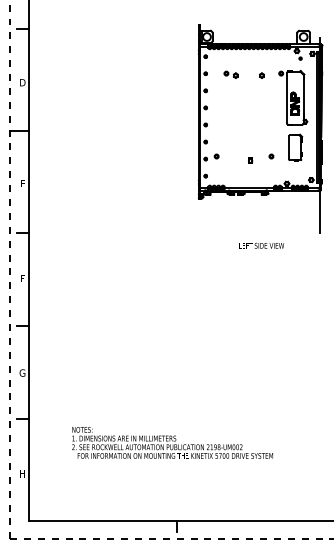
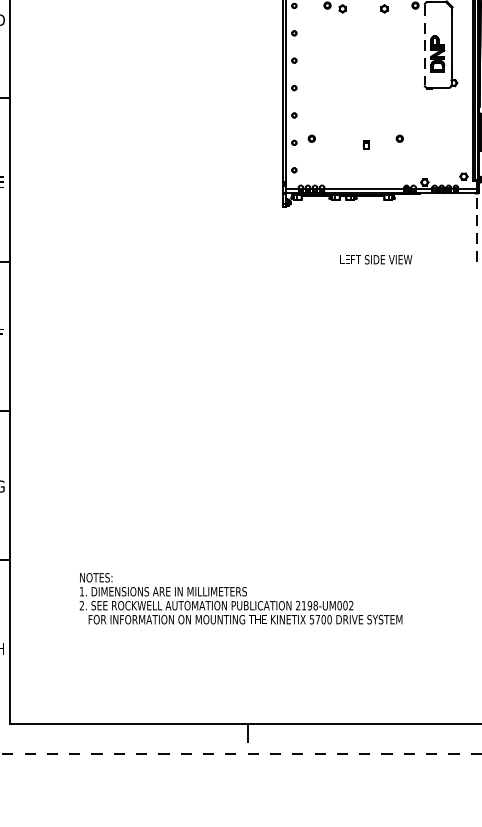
line: (286, 98) -> (423, 45), solid -> dashed
part: (295, 147) -> (438, 124), removed
line: (319, 211) -> (476, 227), solid -> dashed
text: (261, 245) -> (375, 259), moved

